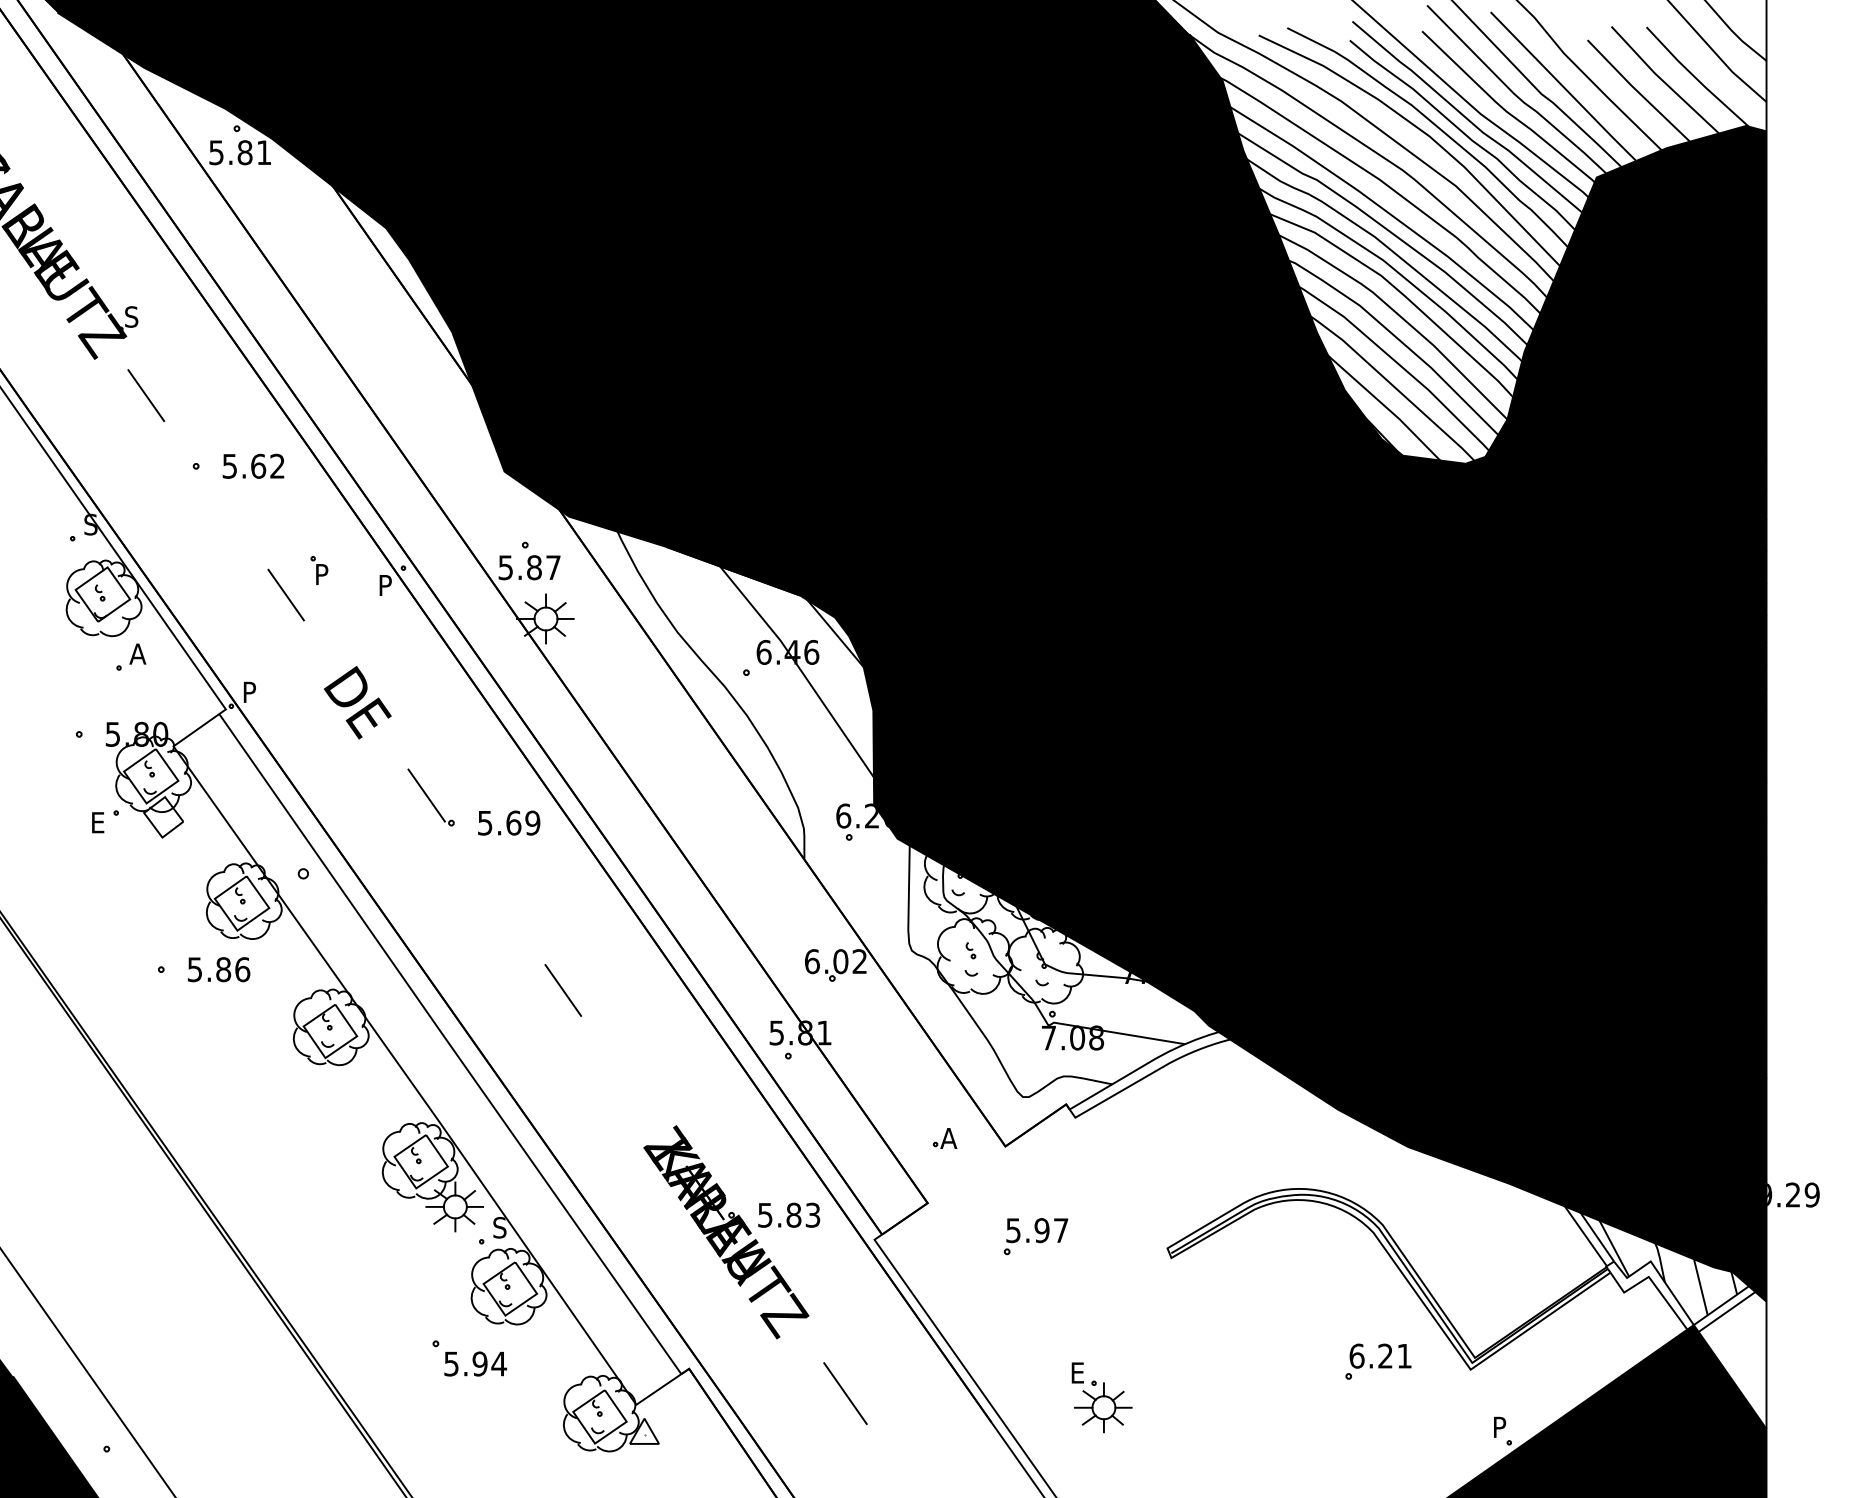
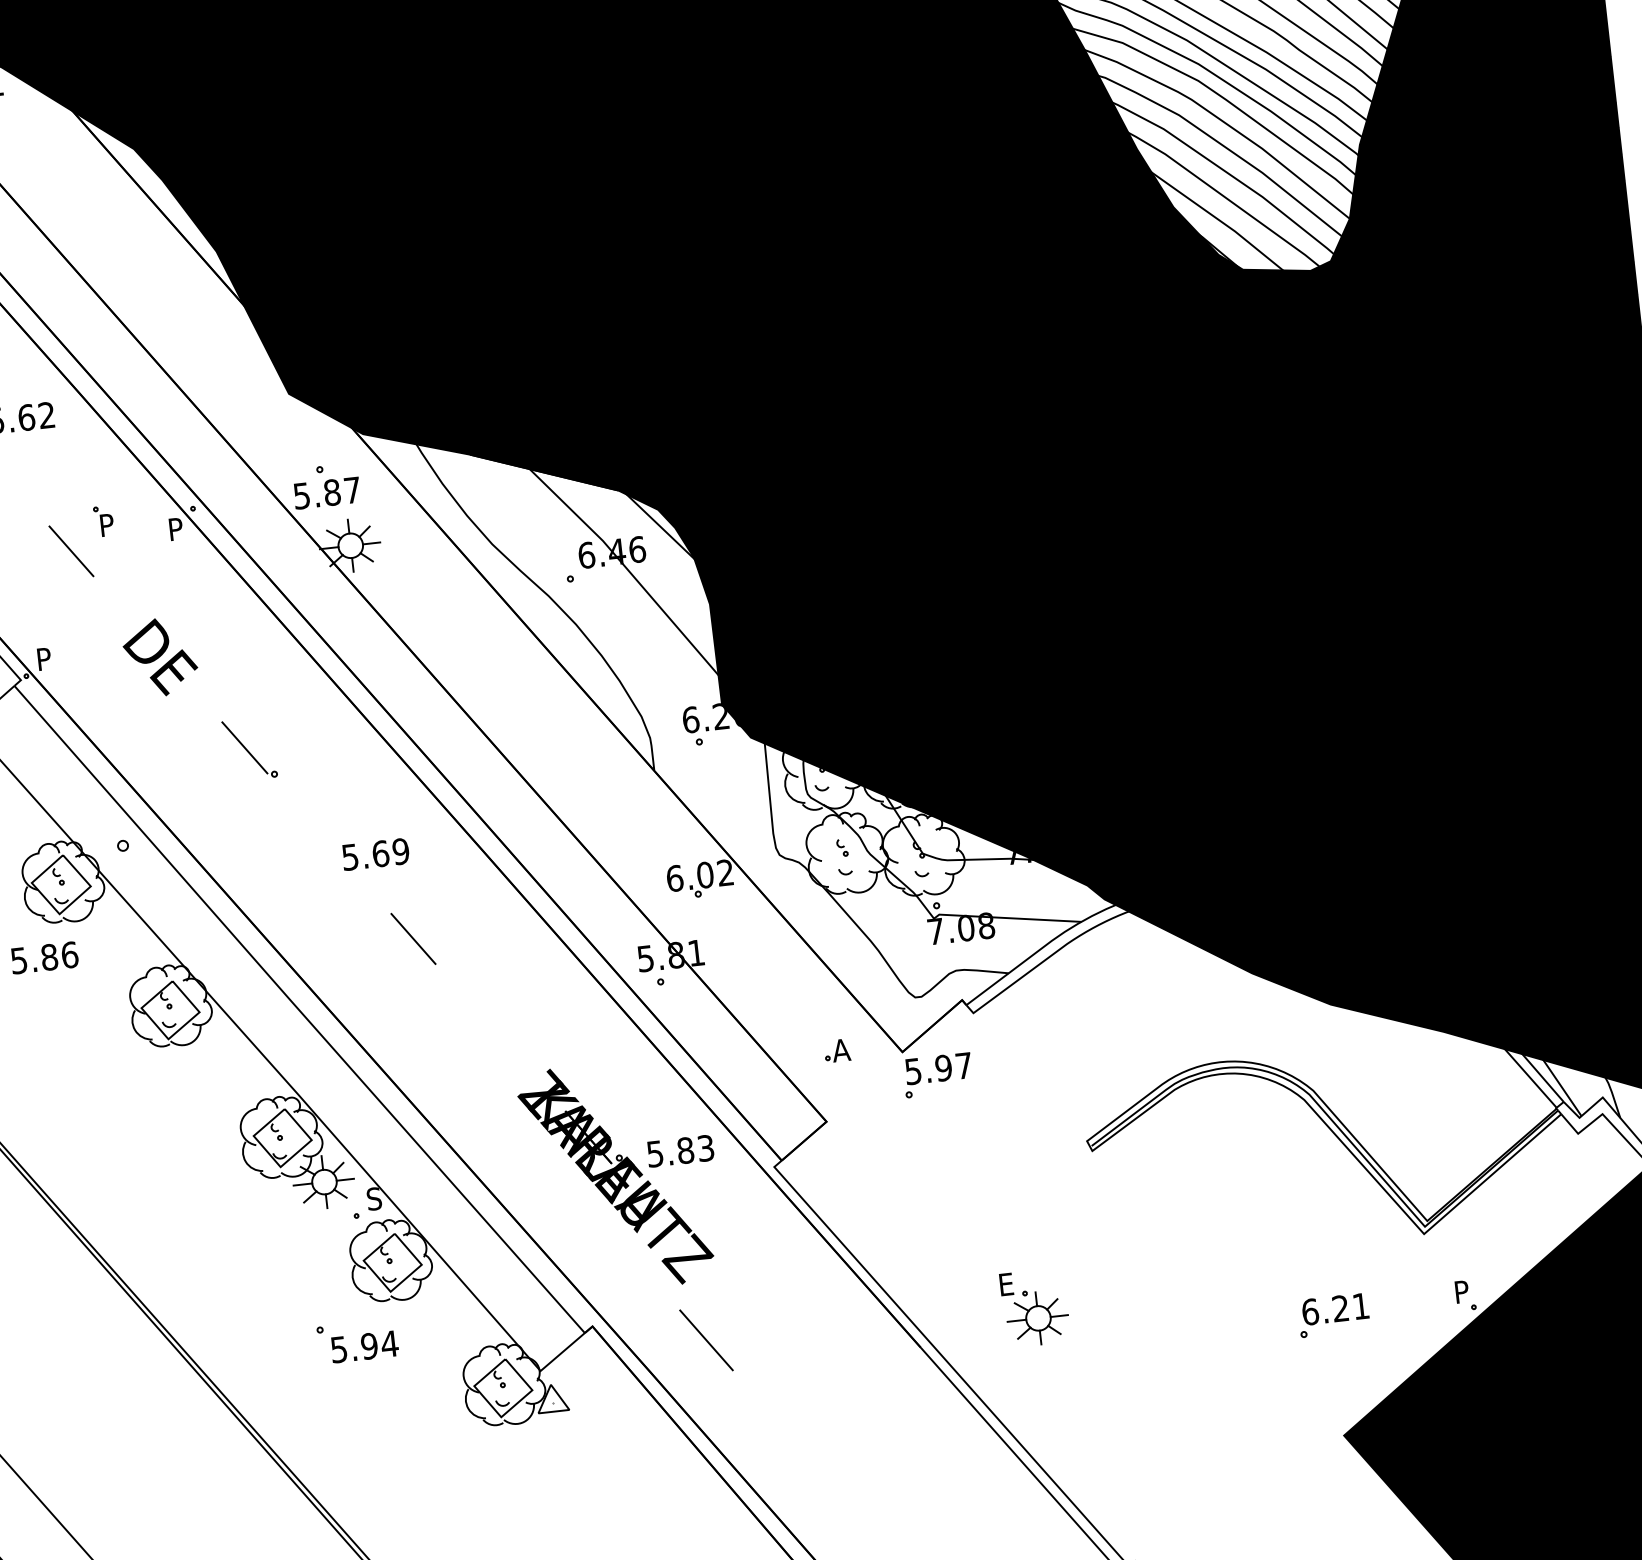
text: (509, 822) -> (376, 853), moved
part: (1035, 1236) -> (937, 1075), moved
part: (1378, 1361) -> (1333, 1315), moved
line: (845, 1393) -> (706, 1340), moved

